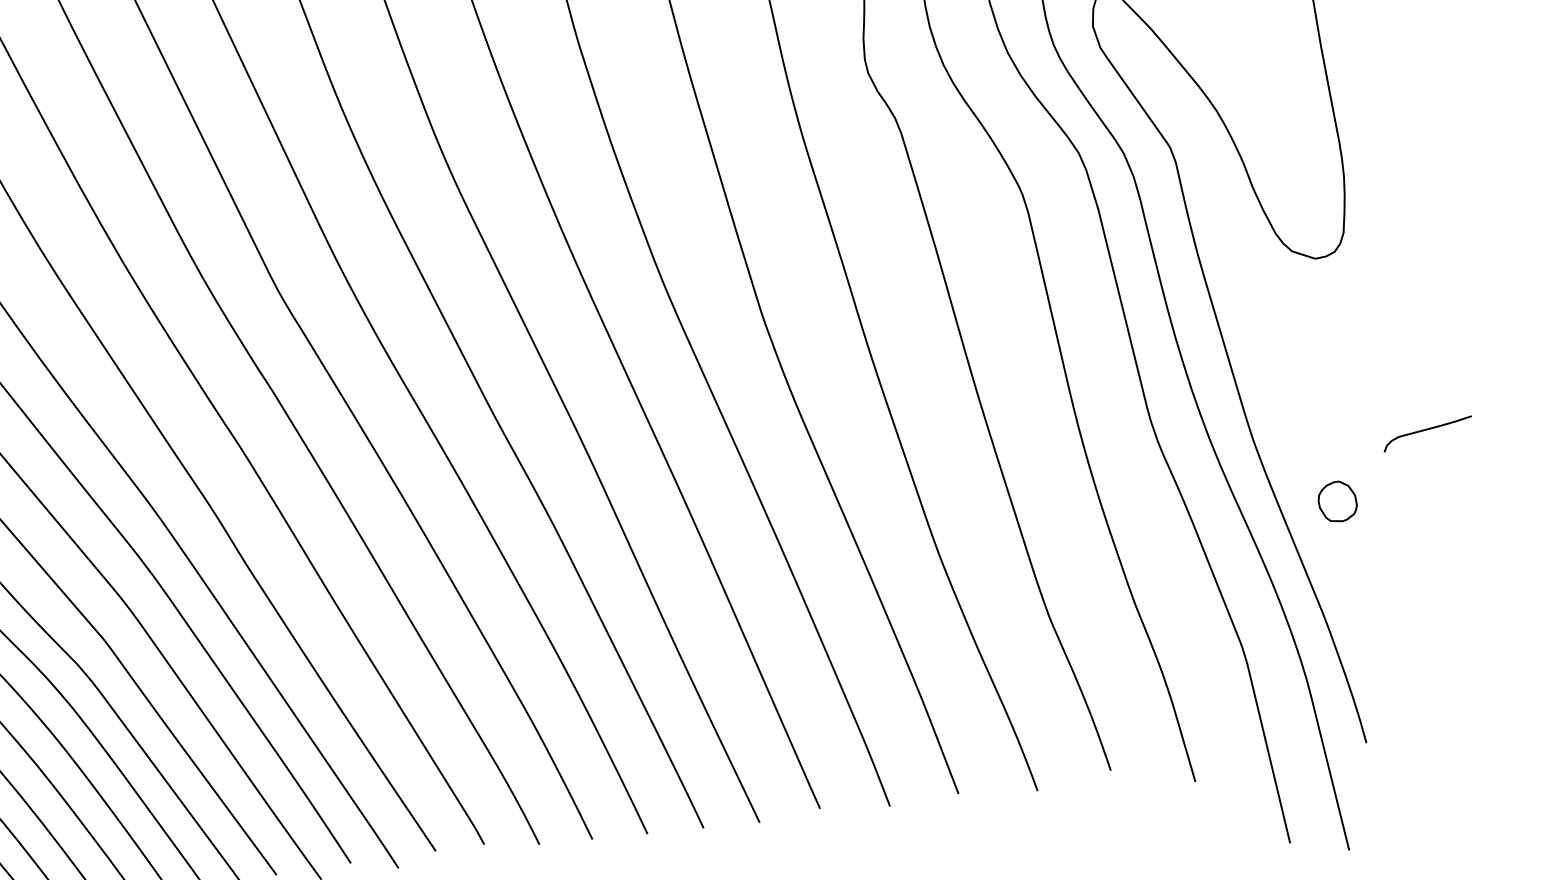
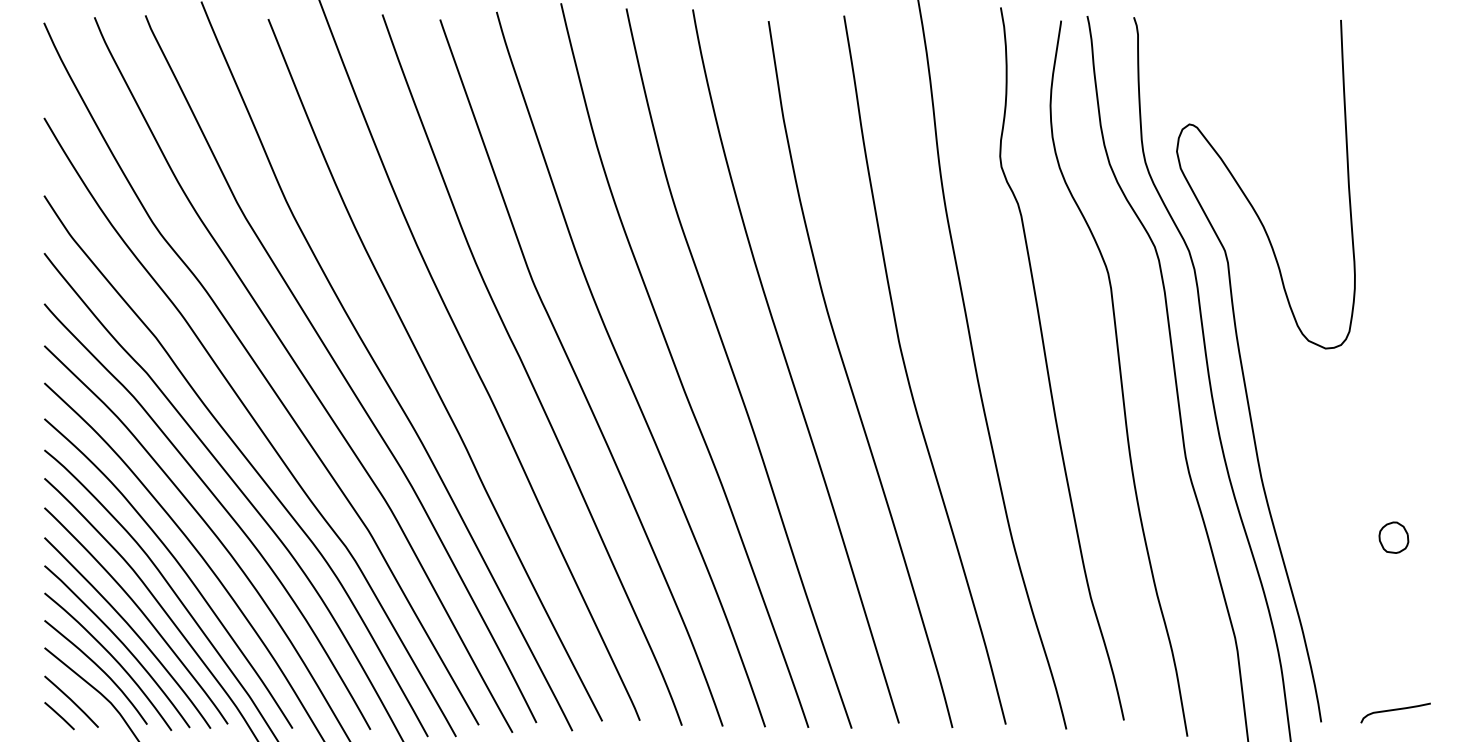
curve: (1427, 430) -> (1395, 710), moved
part: (1337, 501) -> (1393, 537), moved

